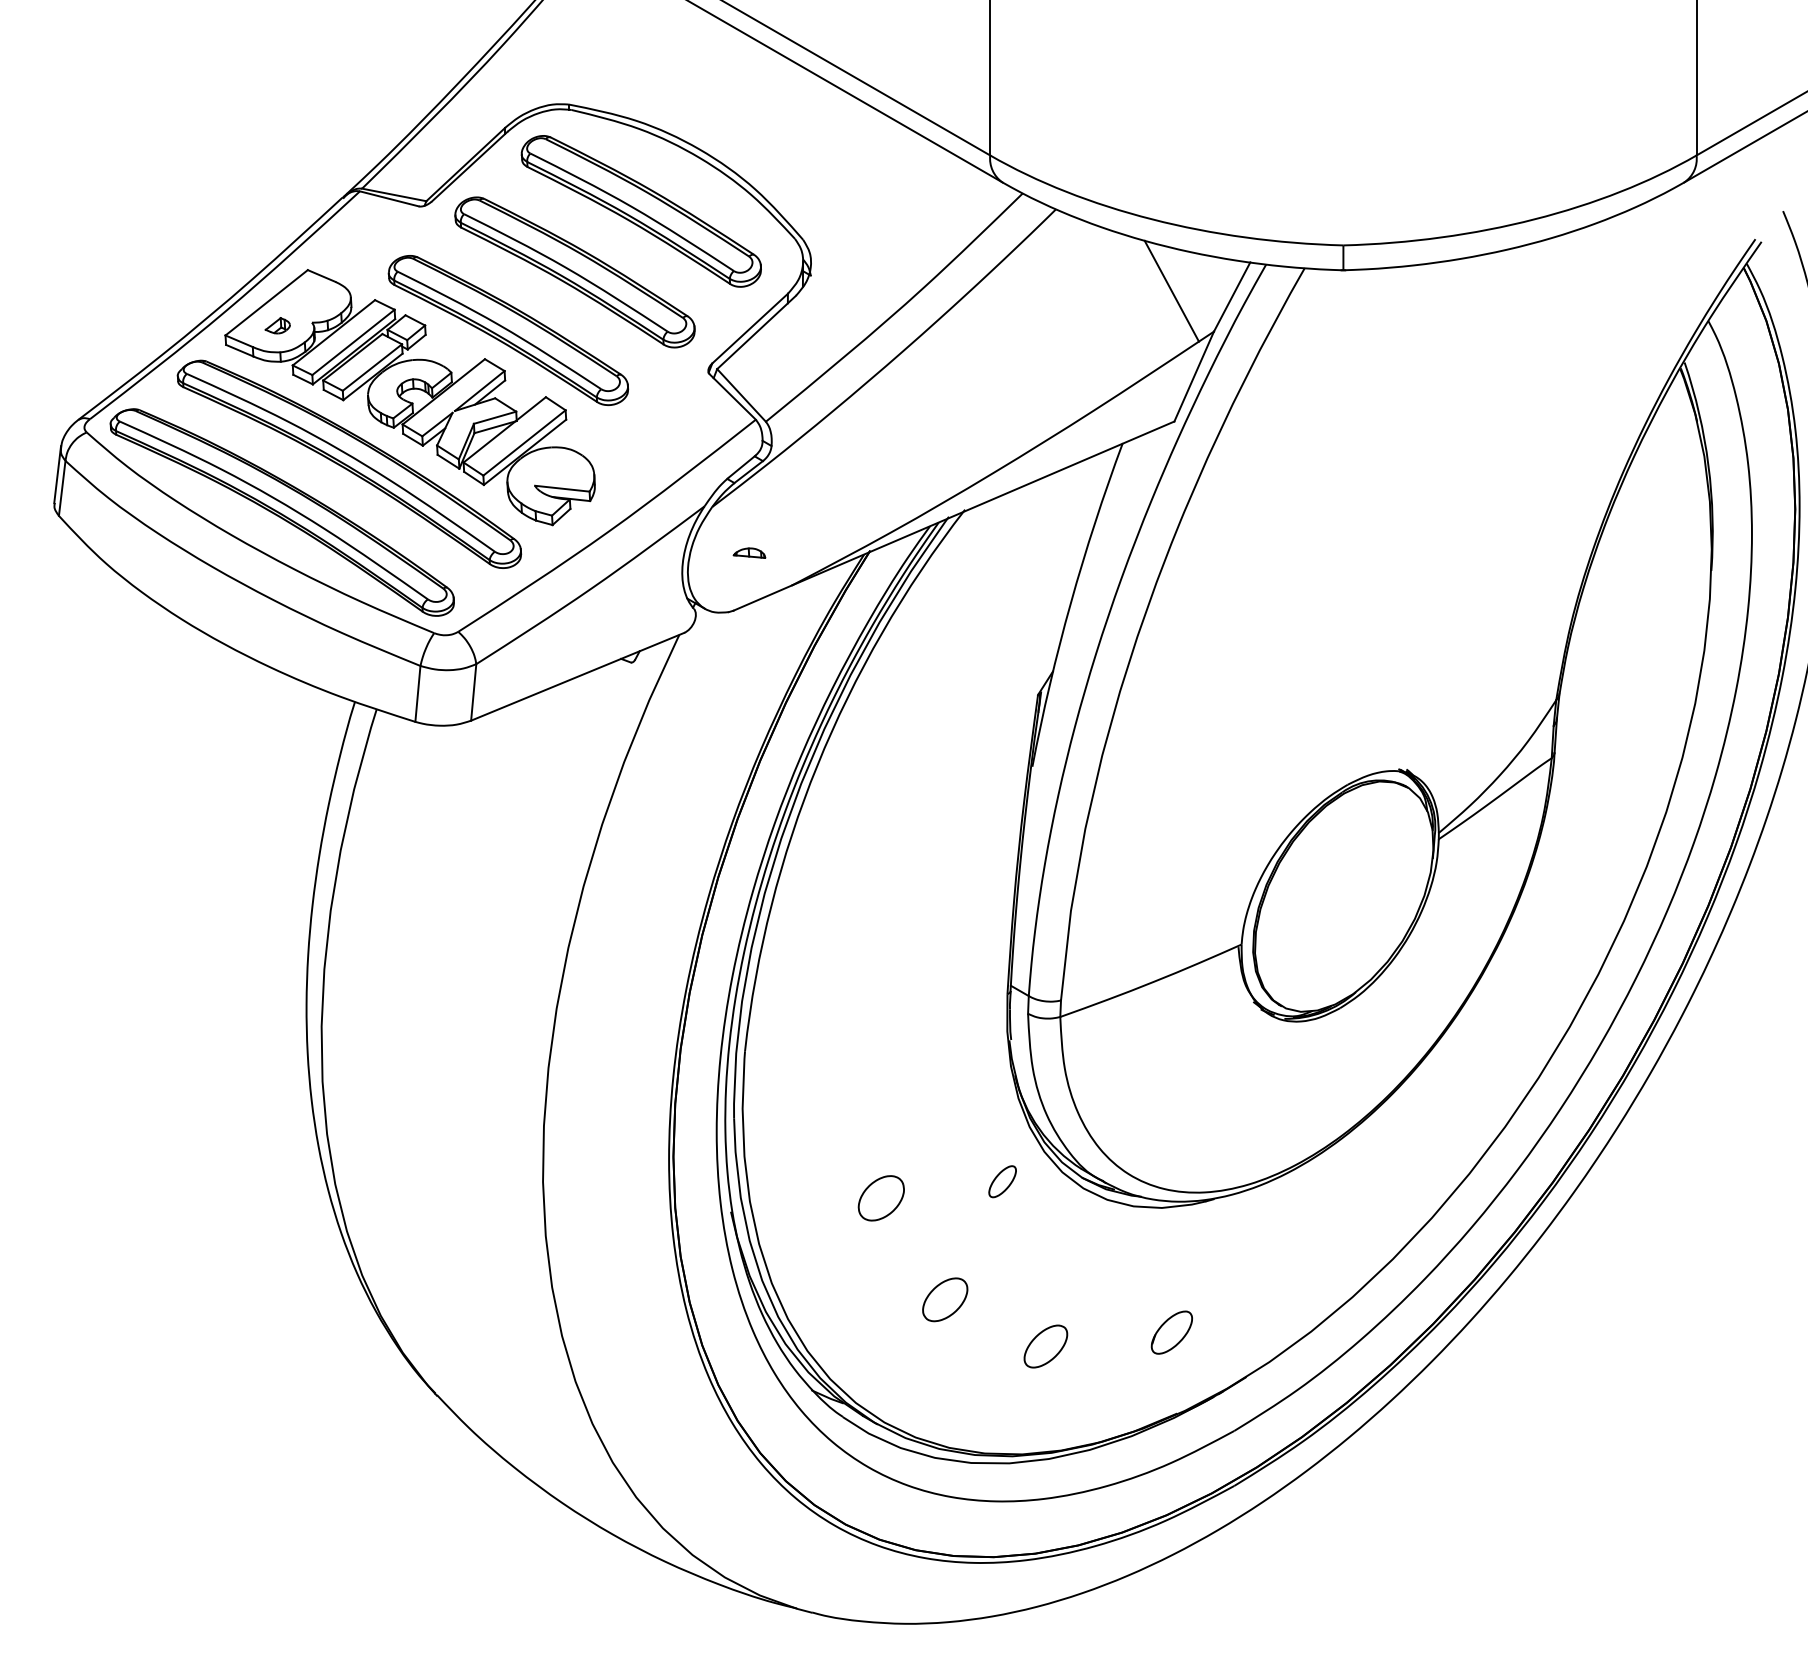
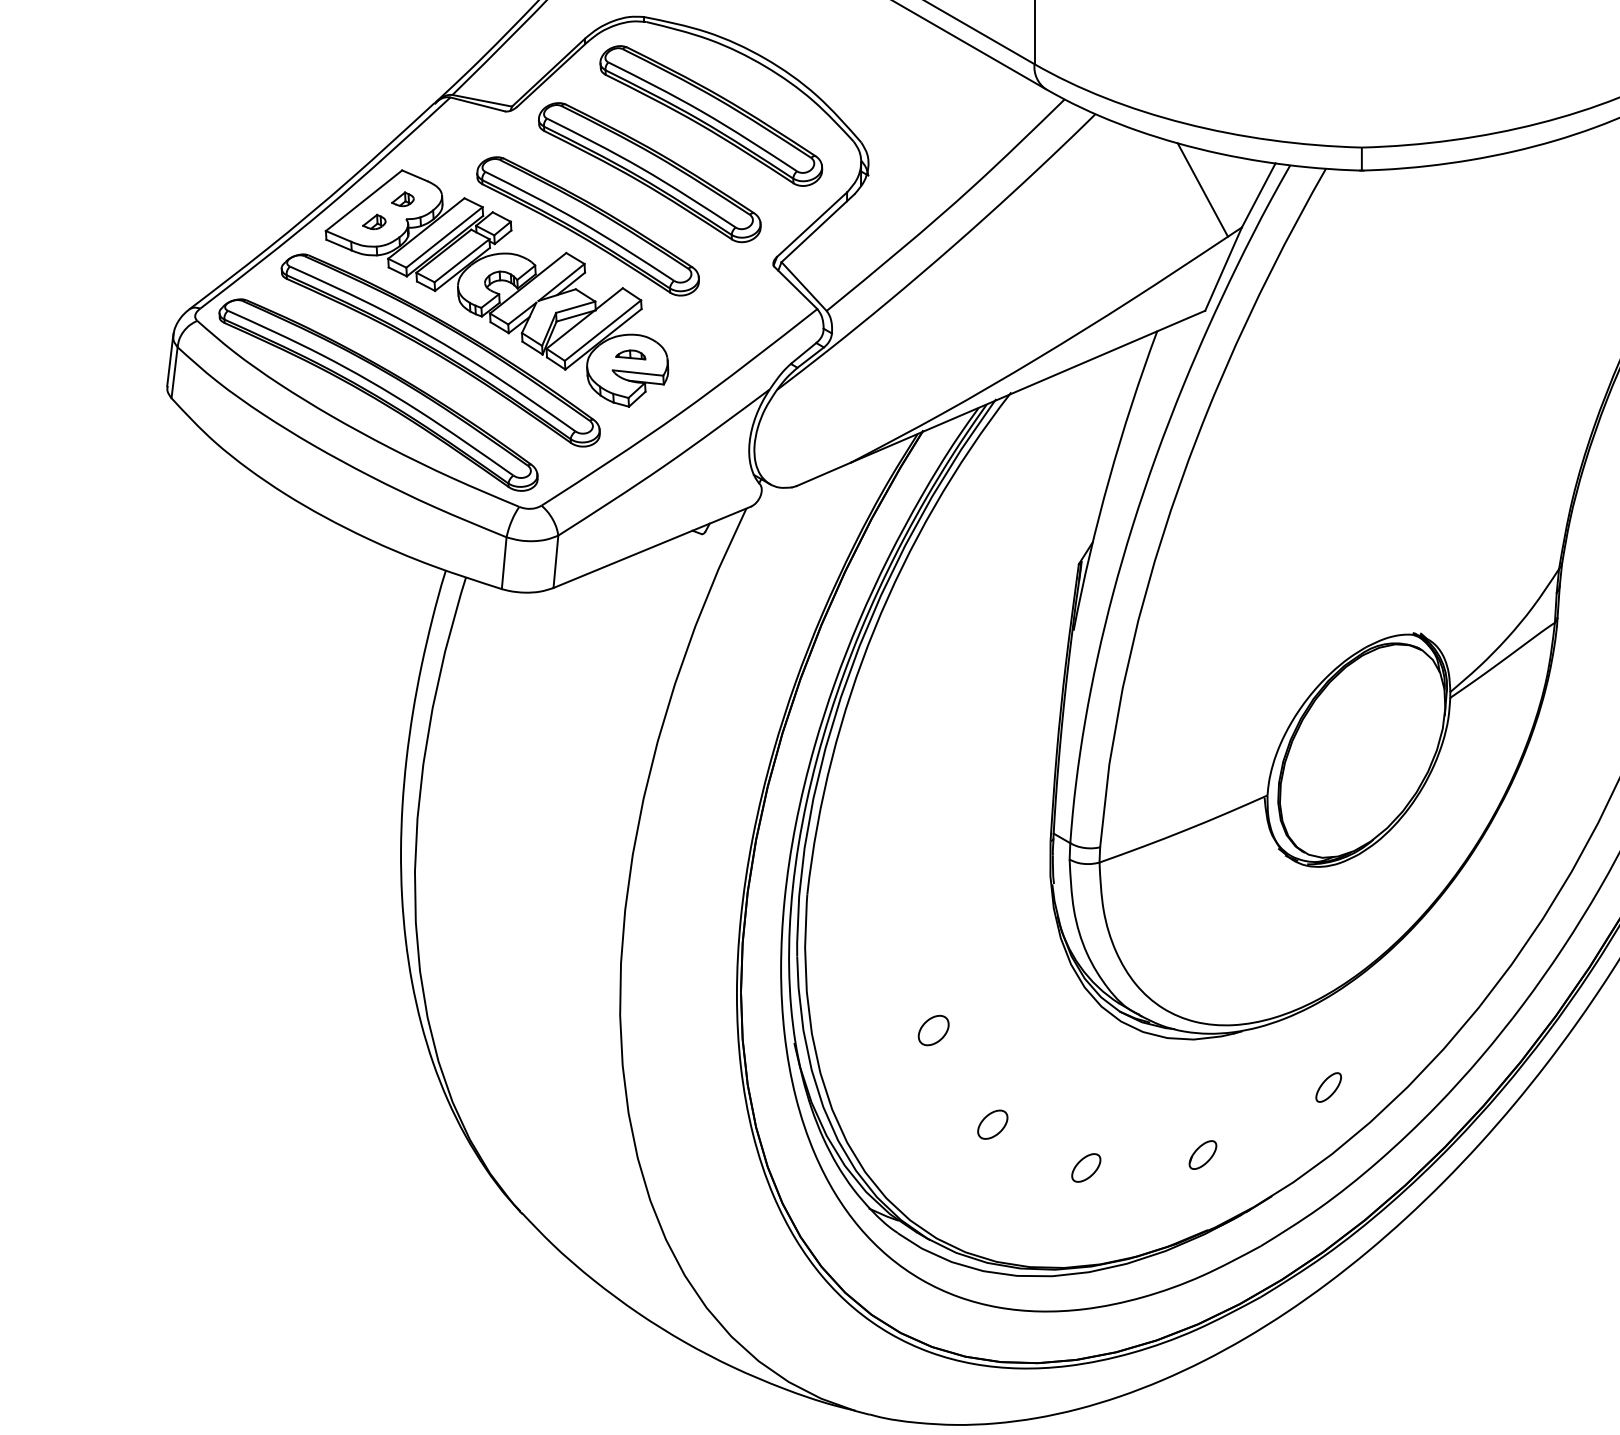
part: (308, 300) -> (402, 198), added
part: (749, 552) -> (630, 354), moved
part: (1002, 1181) -> (1328, 1087), moved
part: (881, 1197) -> (933, 1029), size x0.71
part: (944, 1299) -> (992, 1124), size x0.71
part: (1171, 1332) -> (1202, 1154), size x0.71
part: (1046, 1346) -> (1086, 1167), size x0.71

